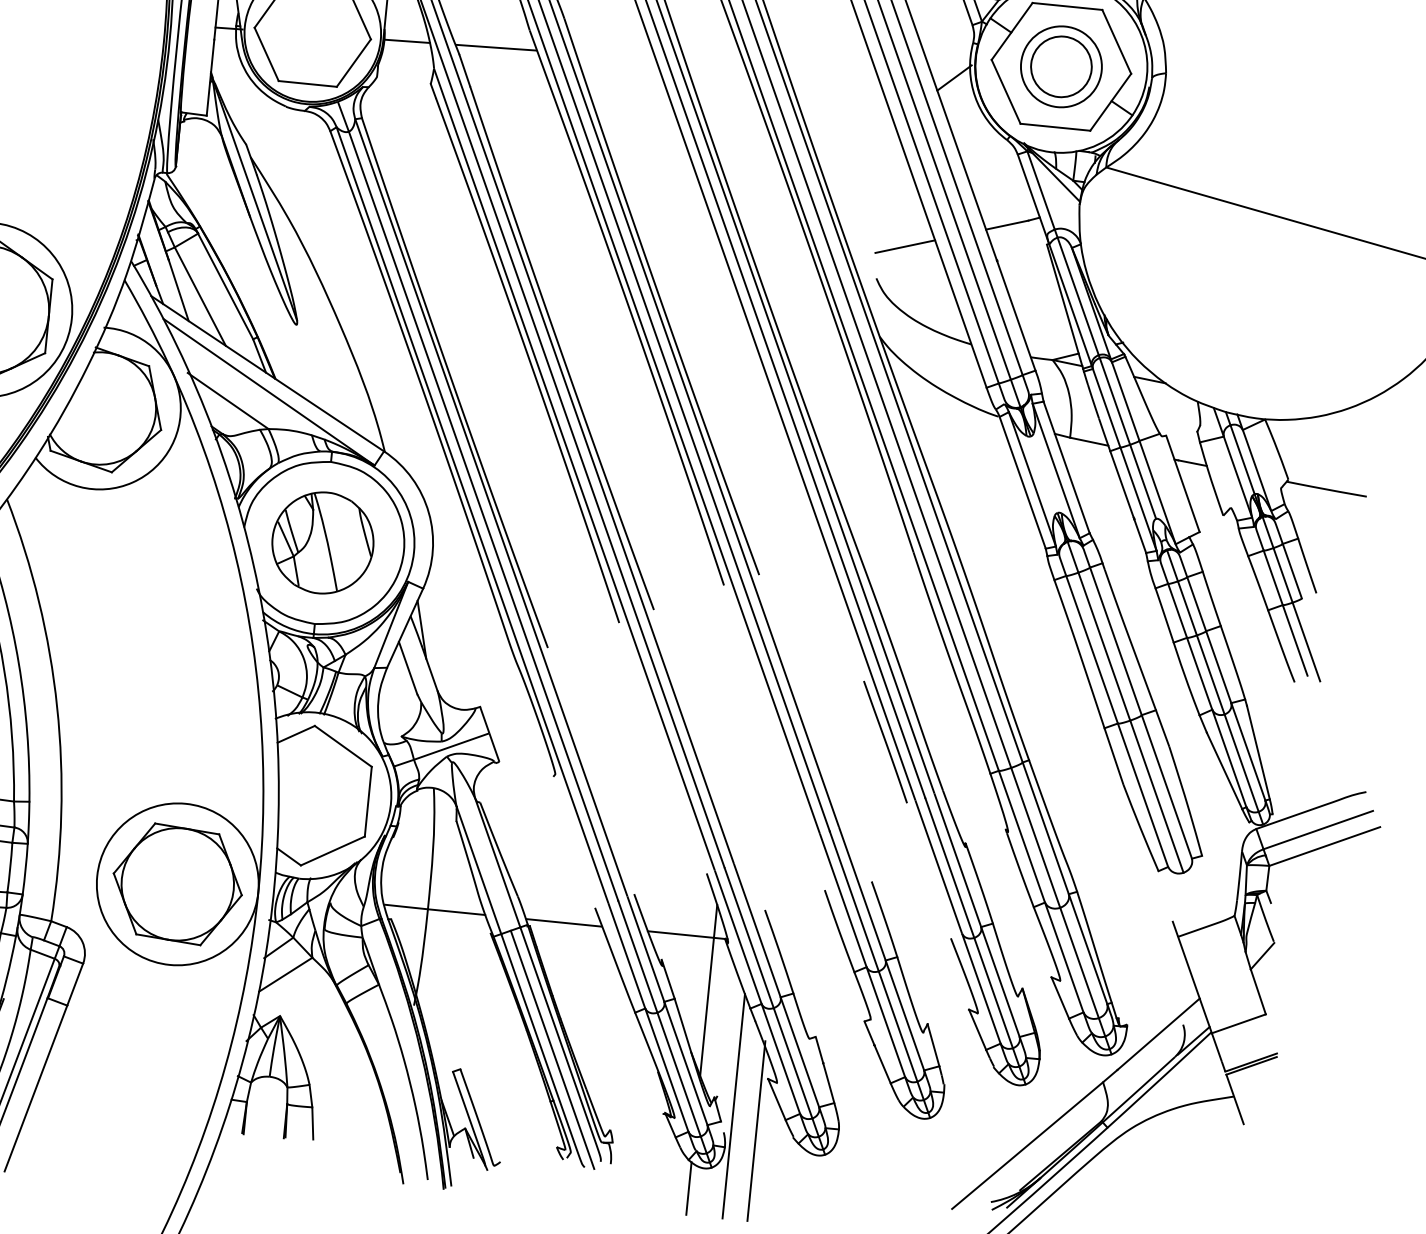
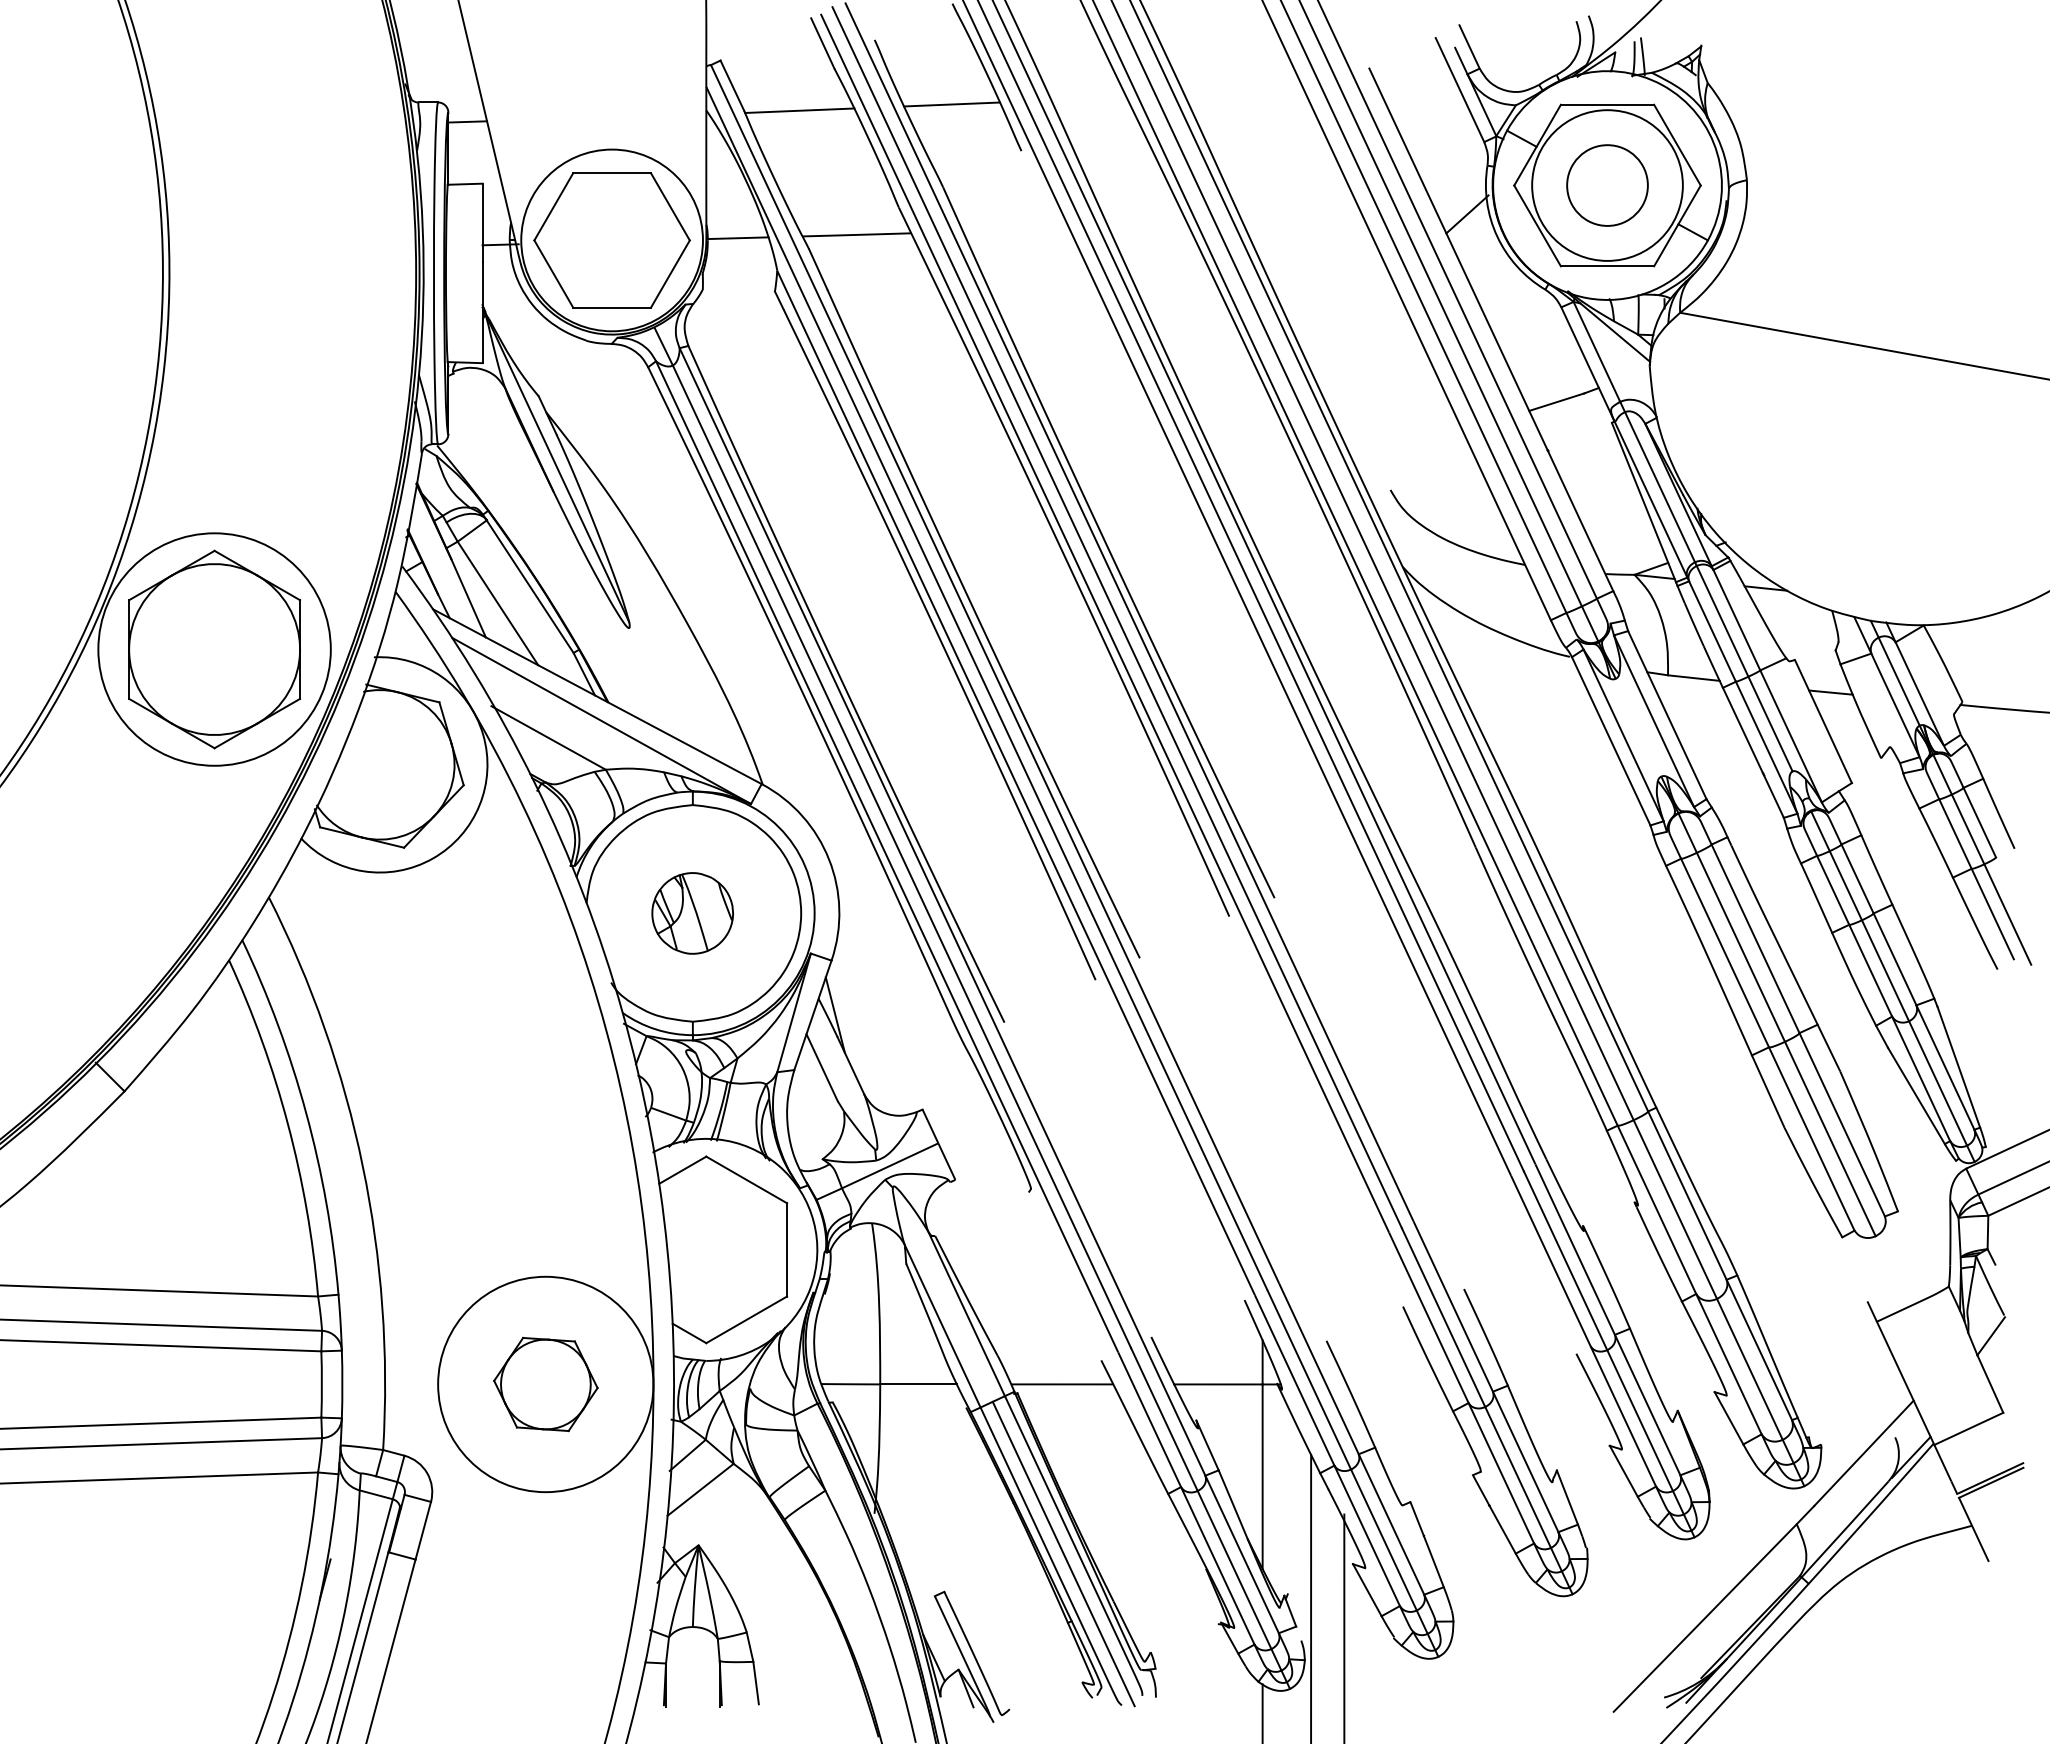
circle: (1061, 66) -> (1607, 185), size x1.4
line: (905, 246) -> (1424, 443), removed
part: (322, 543) -> (692, 913), size x0.6
line: (885, 741) -> (1463, 1102), removed
part: (177, 884) -> (545, 1384), size x0.6

